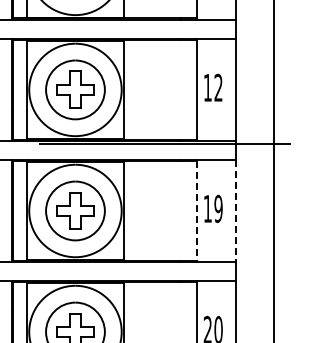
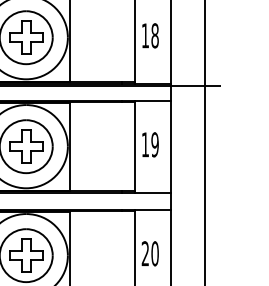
text: (218, 87) -> (155, 35), 12 -> 18
line: (196, 211) -> (135, 147), dashed -> solid
line: (236, 211) -> (171, 147), dashed -> solid

